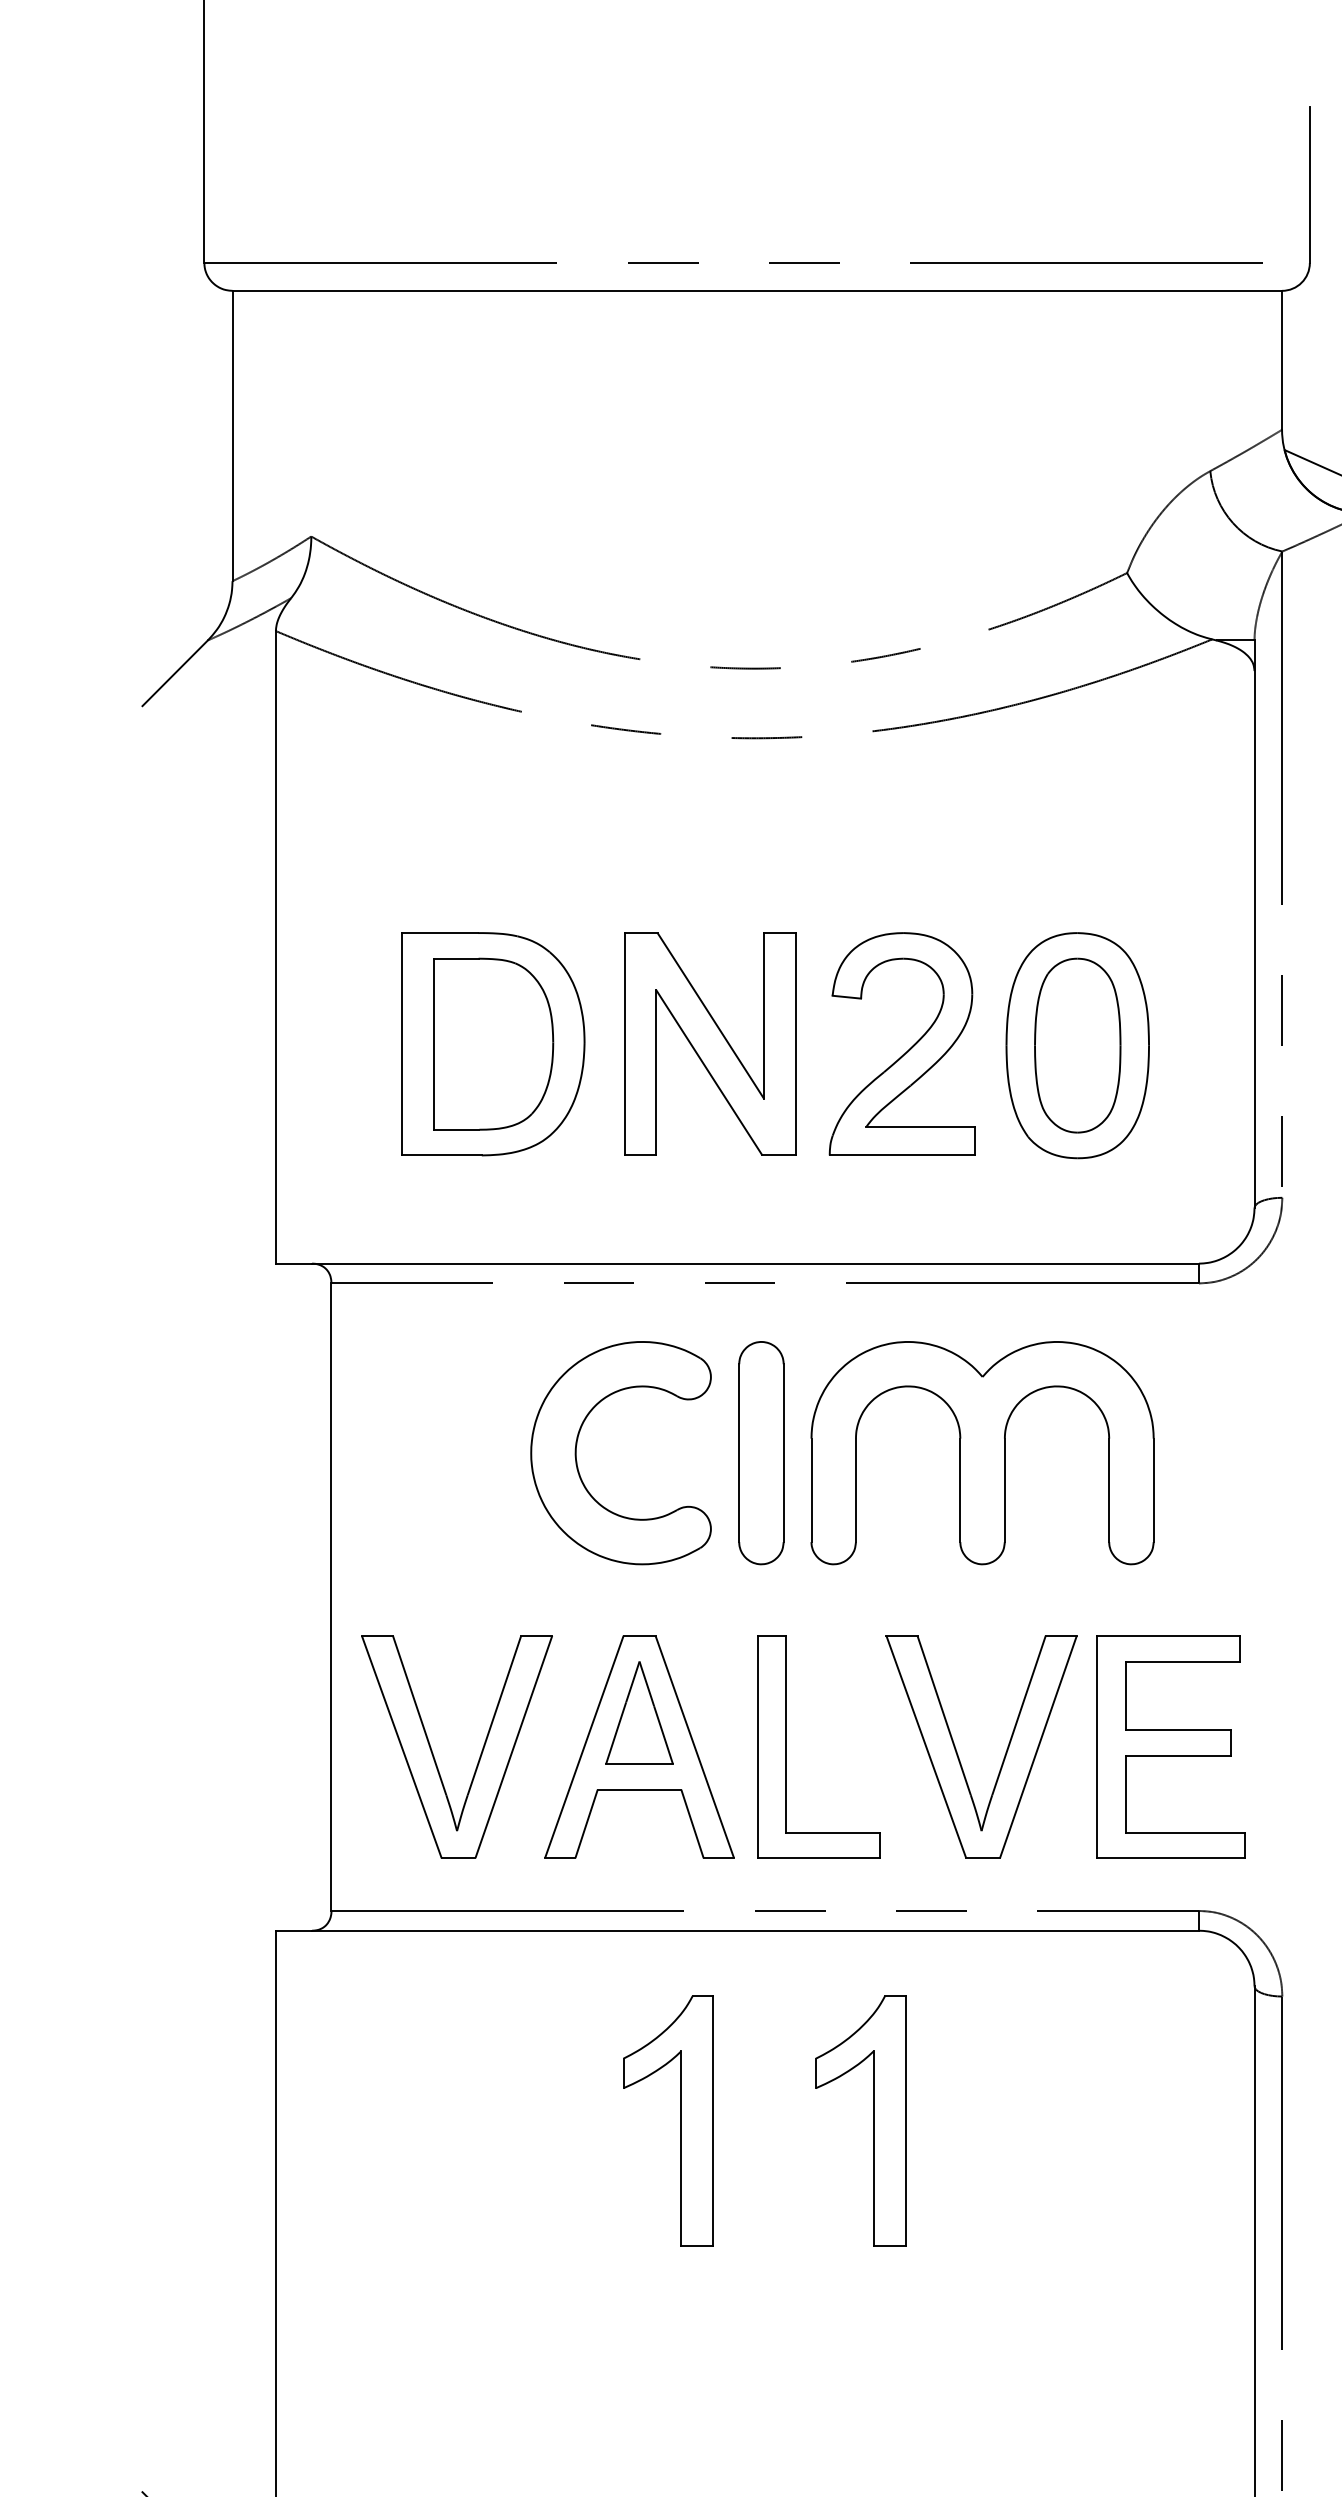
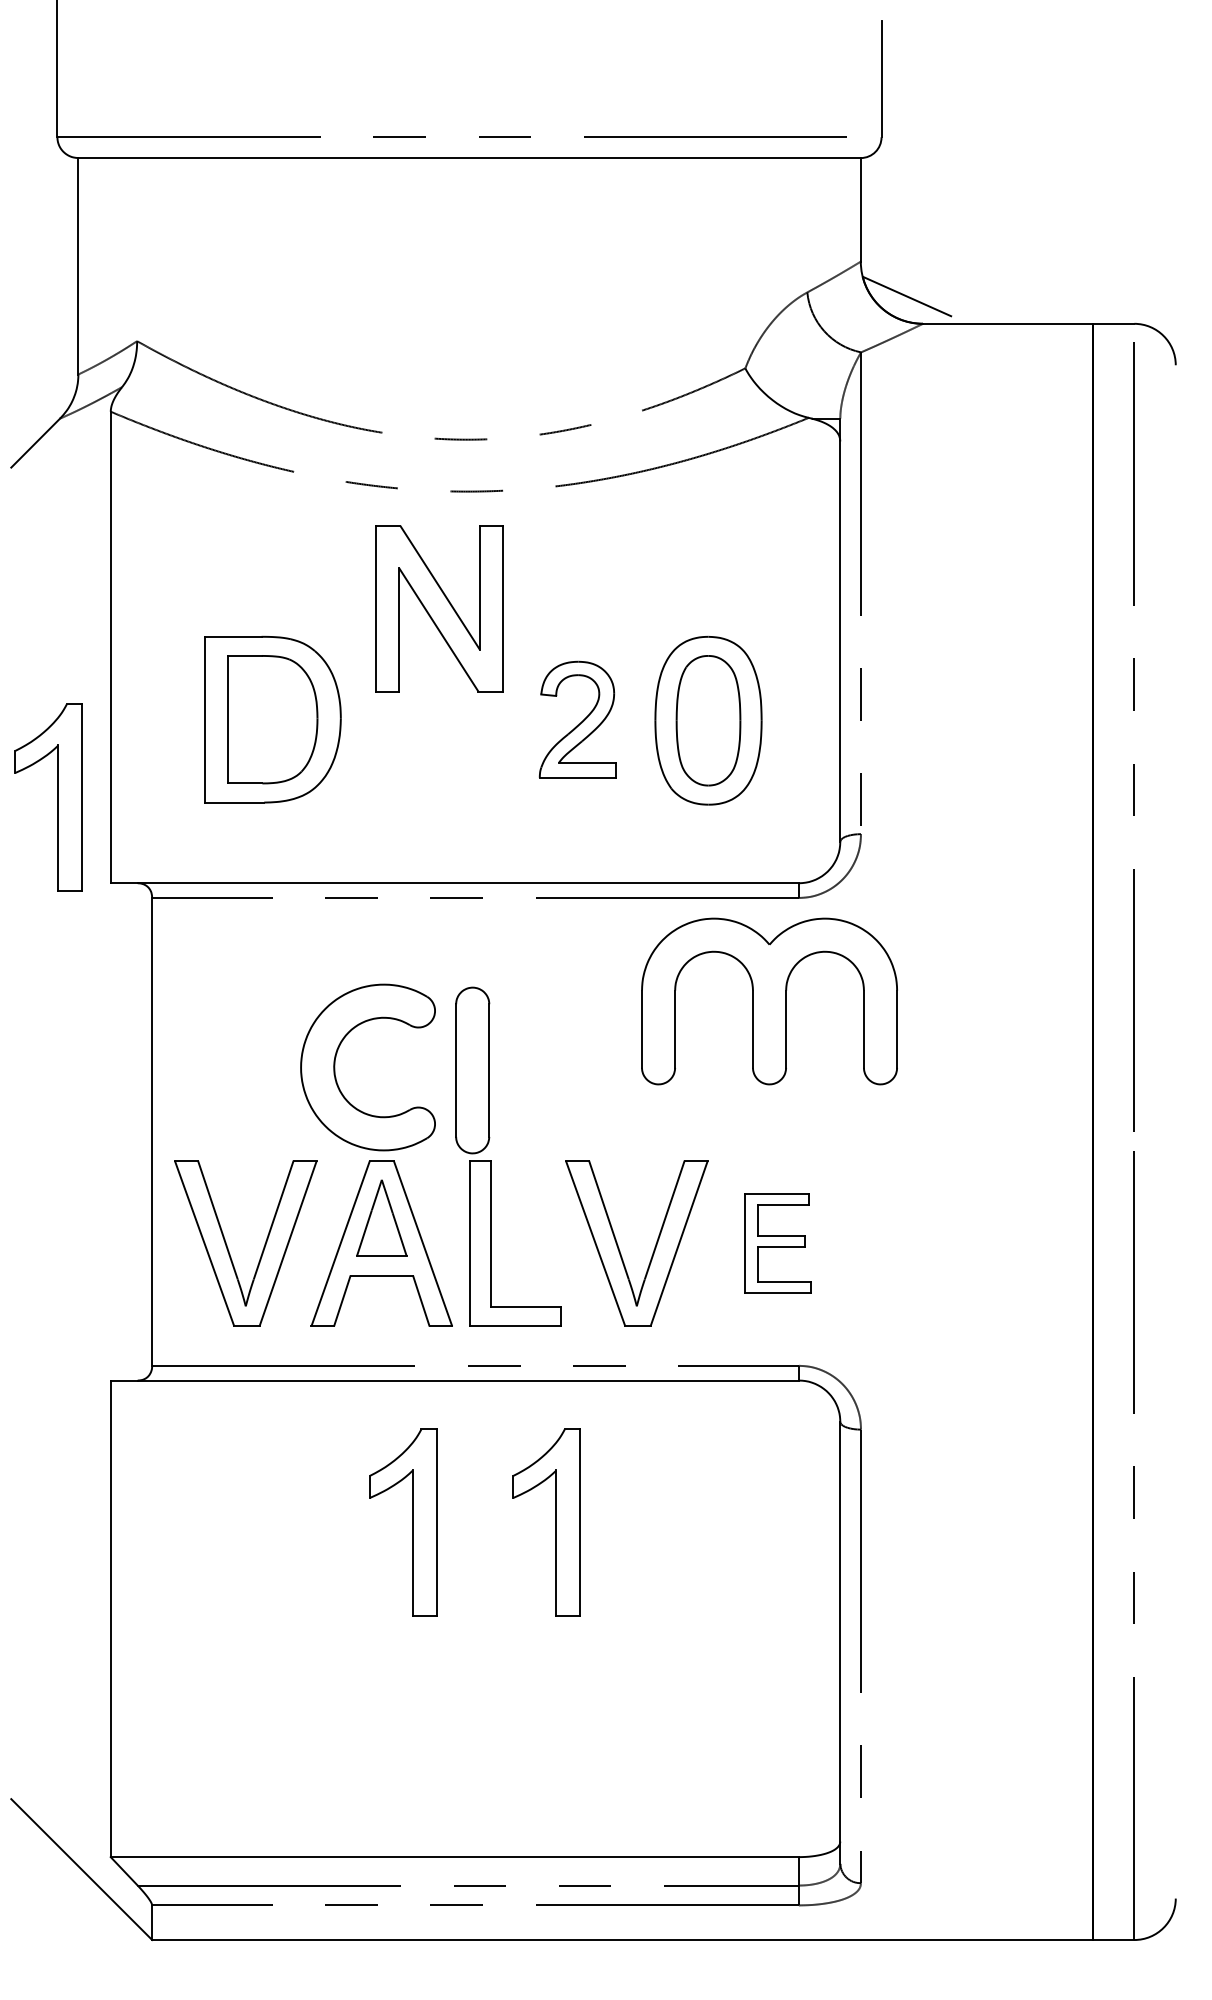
part: (710, 1043) -> (439, 608), moved
part: (902, 1043) -> (577, 719), size x0.7
part: (204, 1148) -> (57, 797), added
part: (577, 1453) -> (335, 1067), moved
part: (761, 1453) -> (472, 1070), moved
part: (982, 1453) -> (769, 1001), moved
part: (1170, 1746) -> (777, 1243), size x0.6

